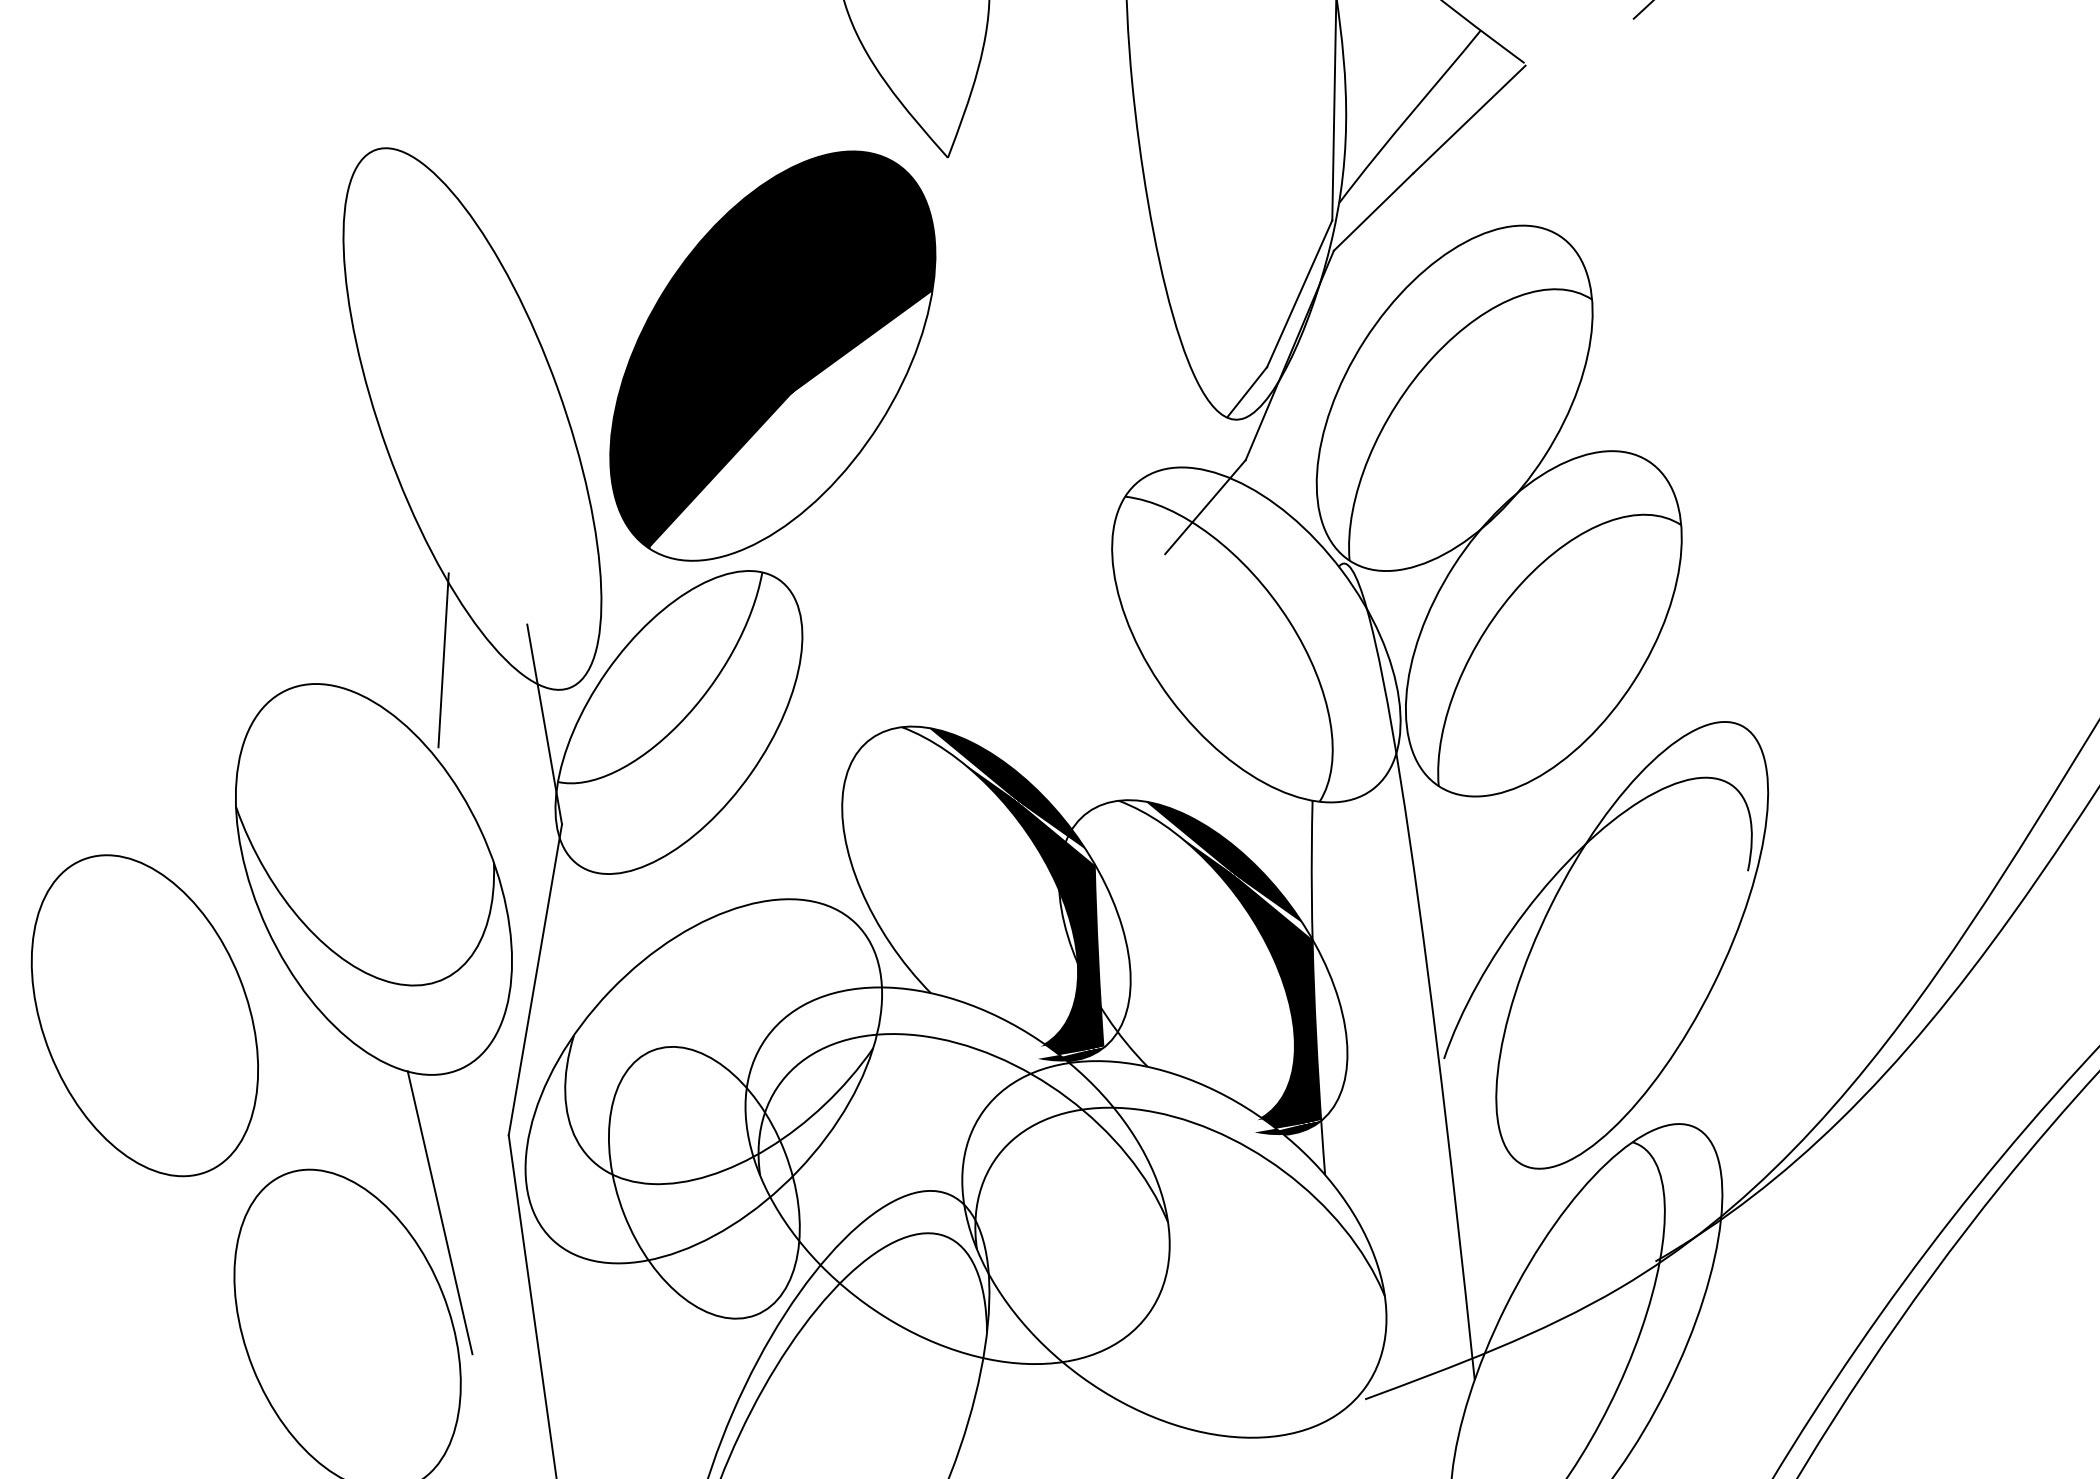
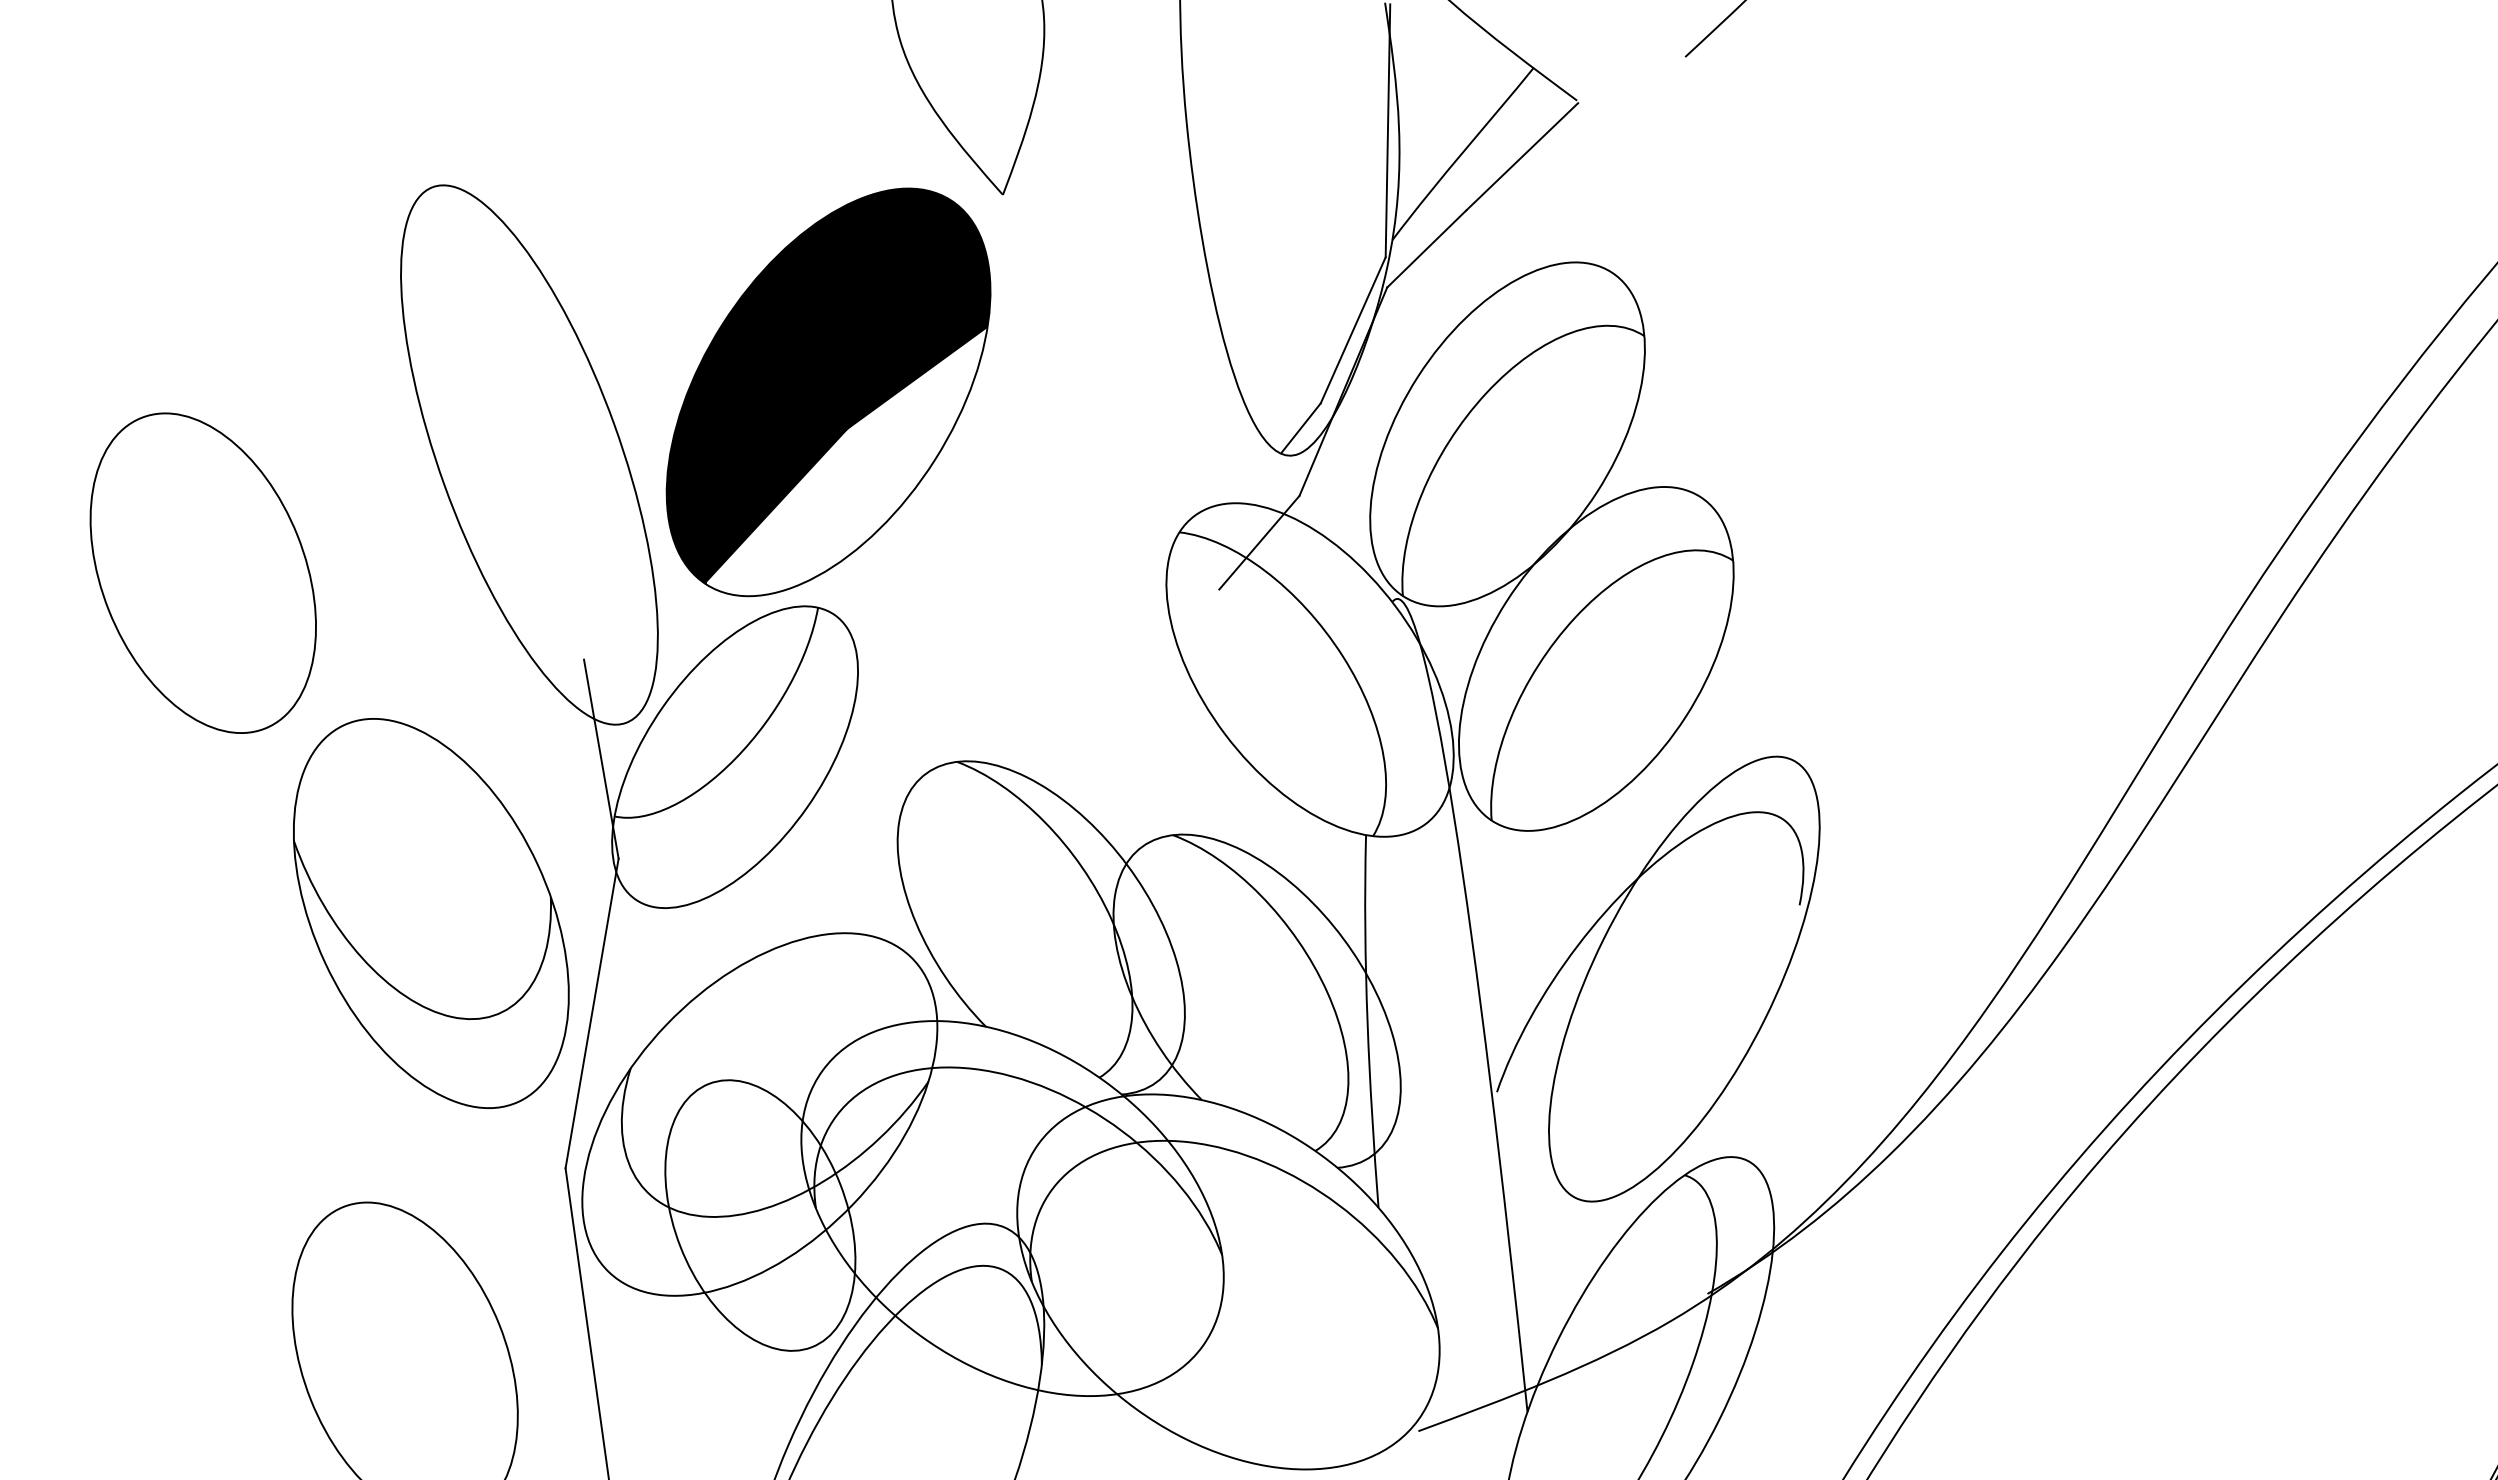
line: (443, 659) -> (500, 694), removed
fill: (1016, 894) -> (1071, 928), removed
fill: (1233, 968) -> (1287, 1002), removed
part: (144, 1015) -> (202, 572), moved
line: (439, 1212) -> (496, 1245), removed

